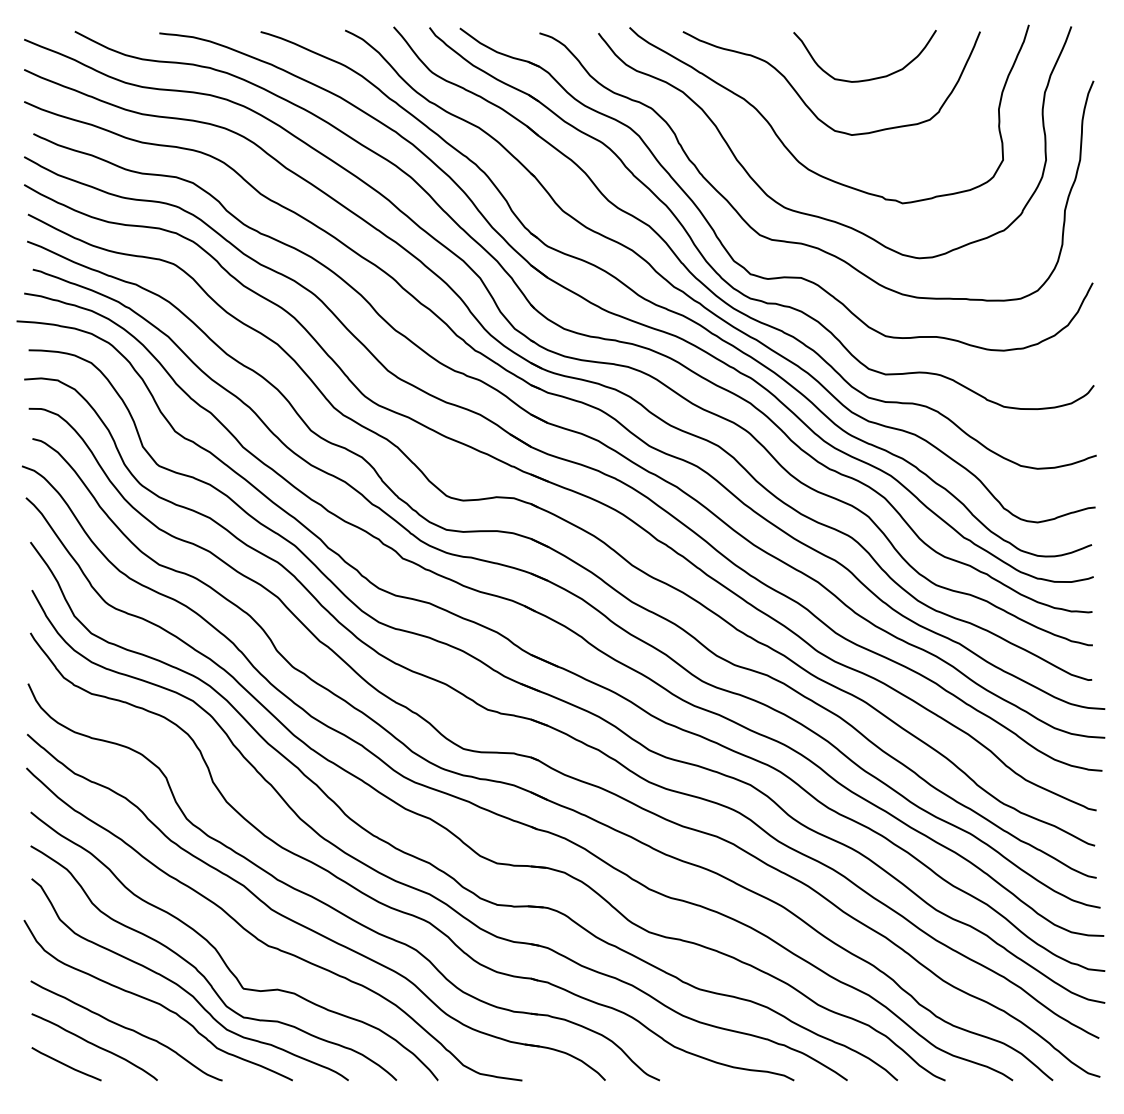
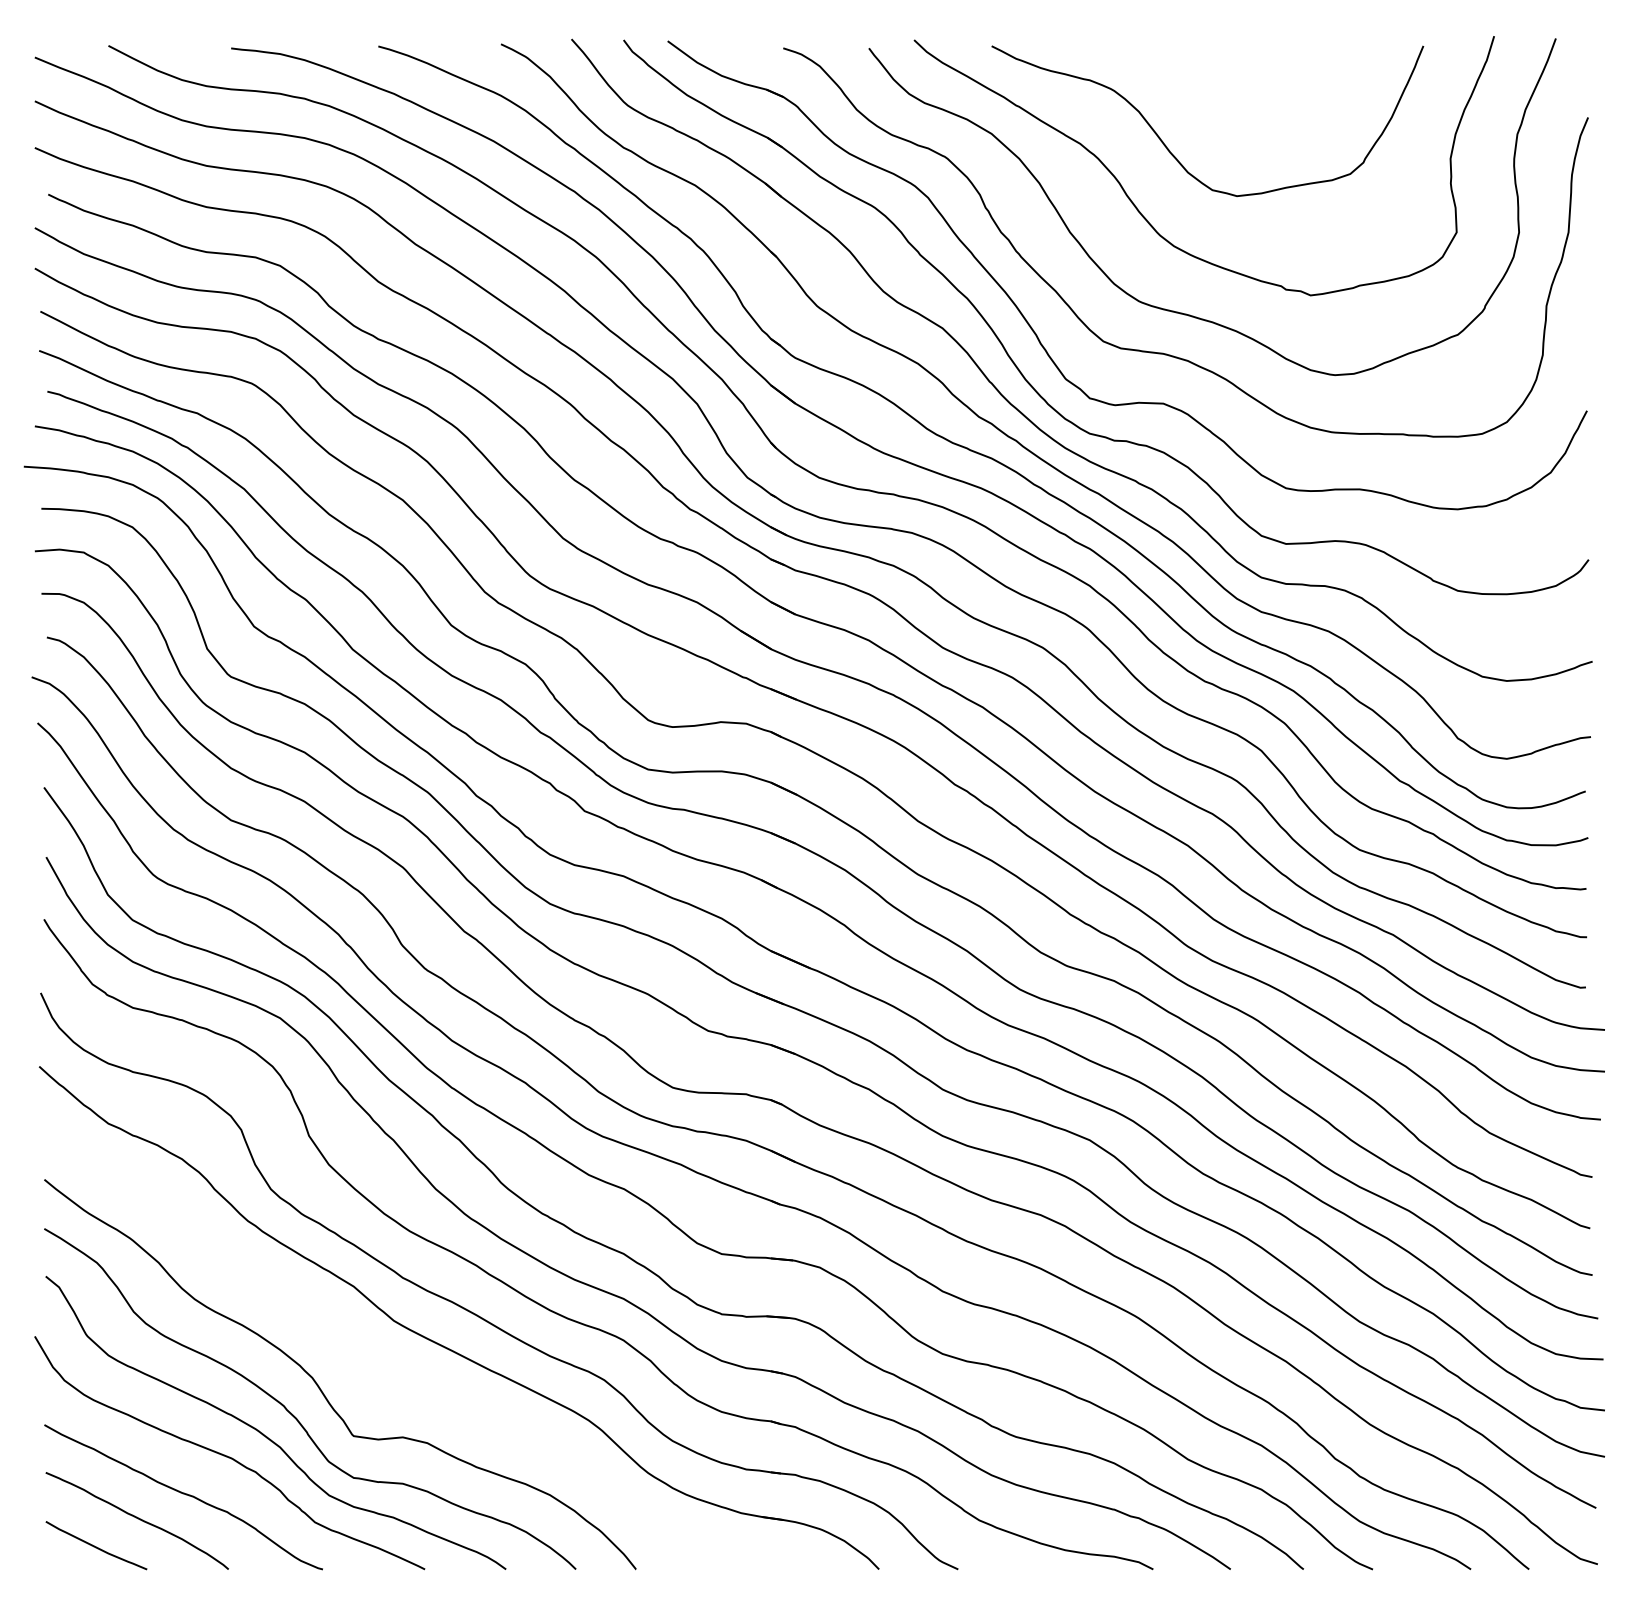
curve: (870, 78) -> (1264, 114), removed
curve: (263, 941) -> (382, 1367), removed

